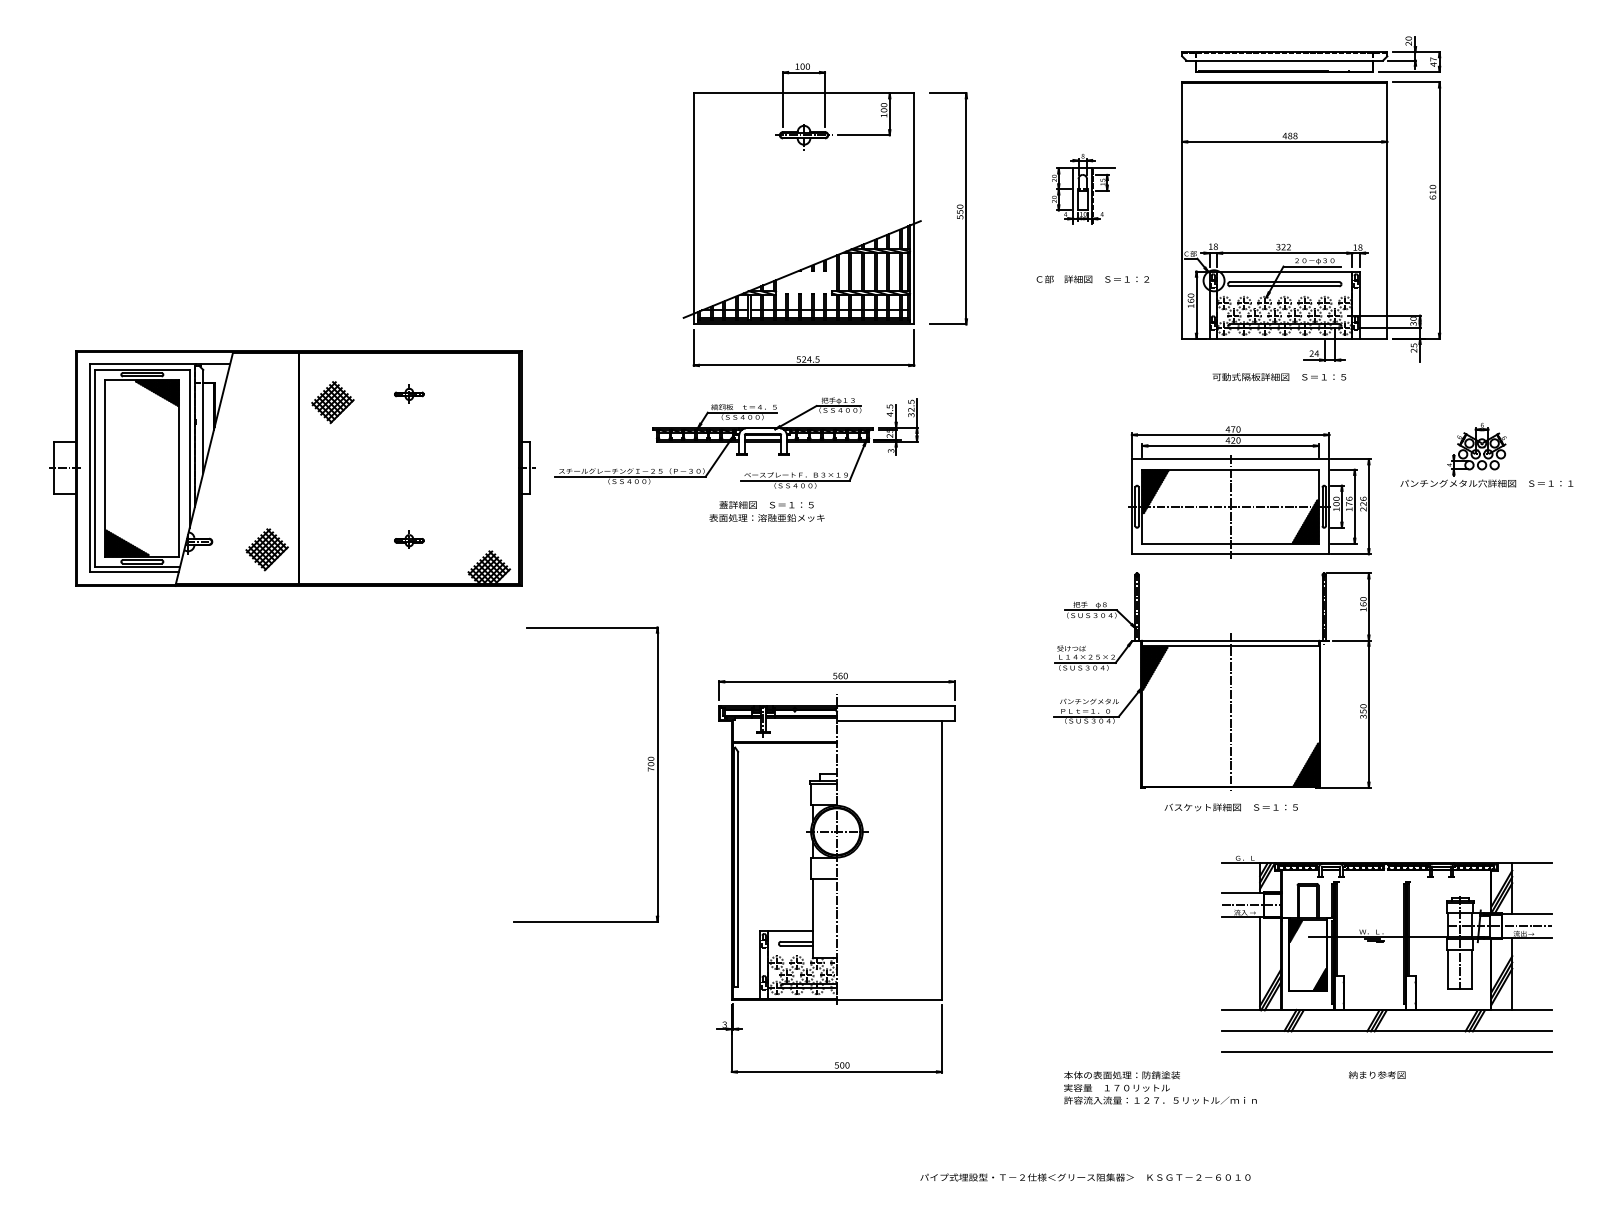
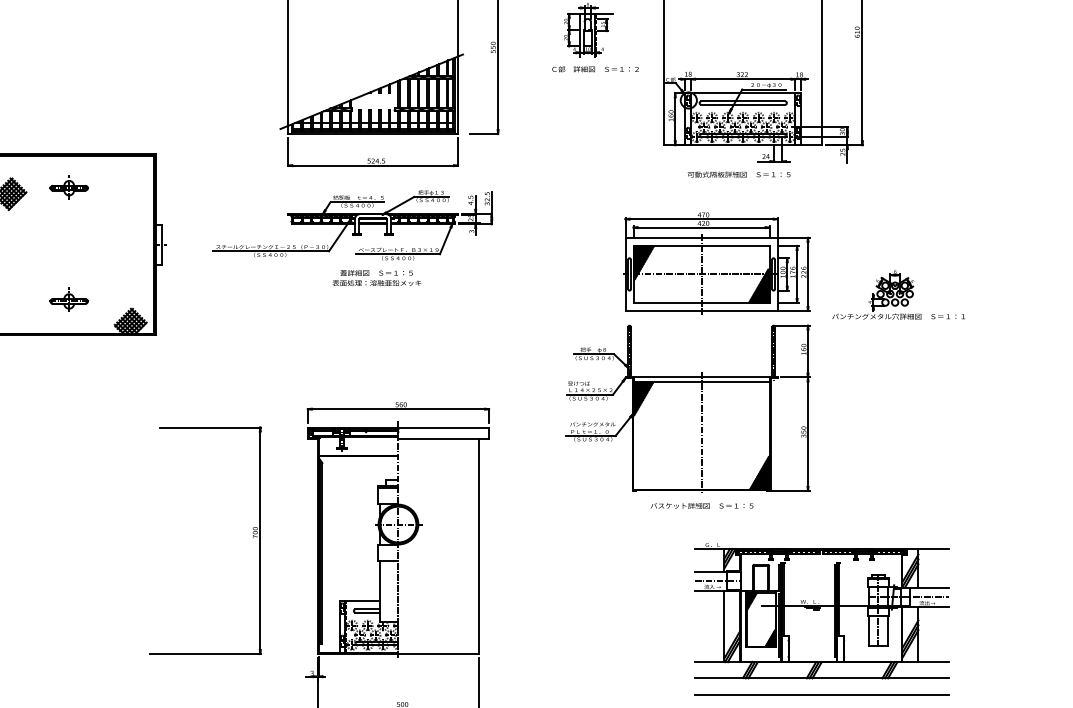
text: (1092, 279) -> (595, 69), moved
part: (409, 393) -> (69, 187), size x1.67
part: (736, 442) -> (352, 224), moved
part: (1486, 454) -> (898, 294), moved
text: (766, 511) -> (376, 278), moved
part: (409, 538) -> (69, 298), size x1.67
part: (647, 770) -> (252, 537), moved

